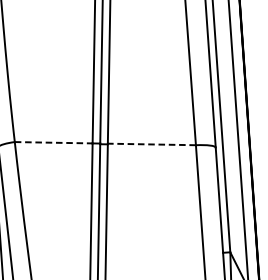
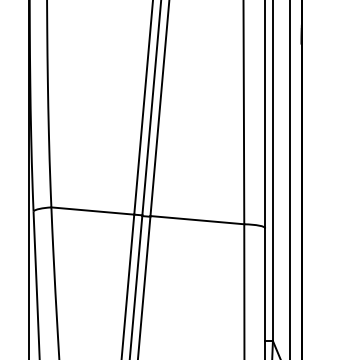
line: (53, 143) -> (92, 211), dashed -> solid
line: (151, 144) -> (196, 220), dashed -> solid

